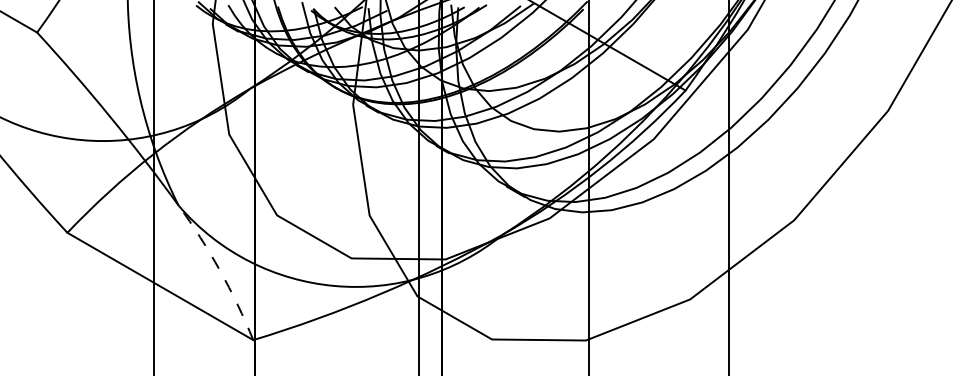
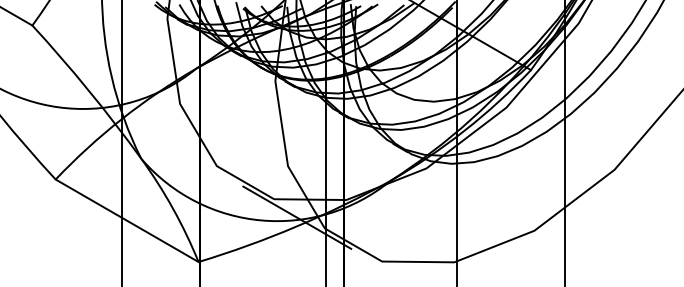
arc: (220, 270) -> (173, 208), dashed -> solid
line: (381, 282) -> (297, 217), added

